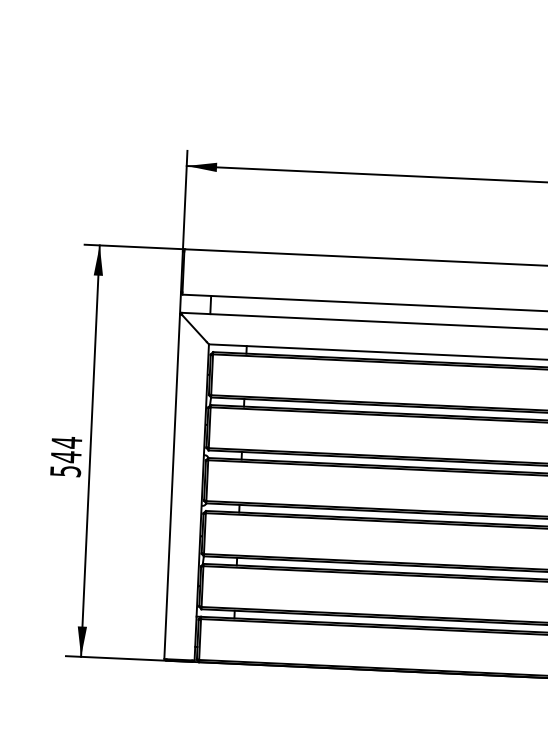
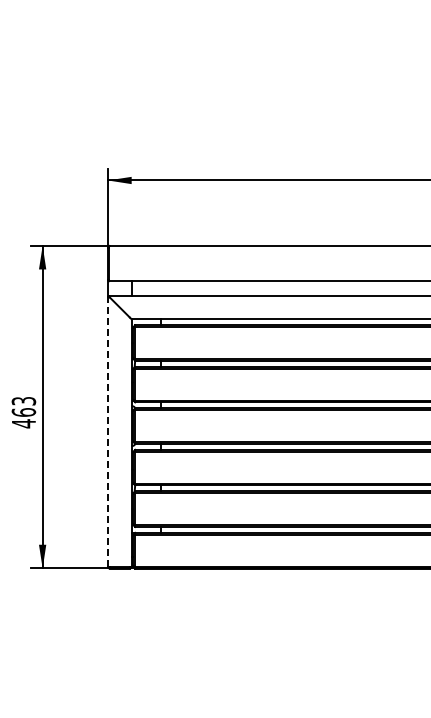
text: (65, 456) -> (23, 412), 544 -> 463
line: (171, 485) -> (107, 431), solid -> dashed

